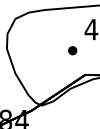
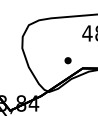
part: (71, 50) -> (67, 60), moved

